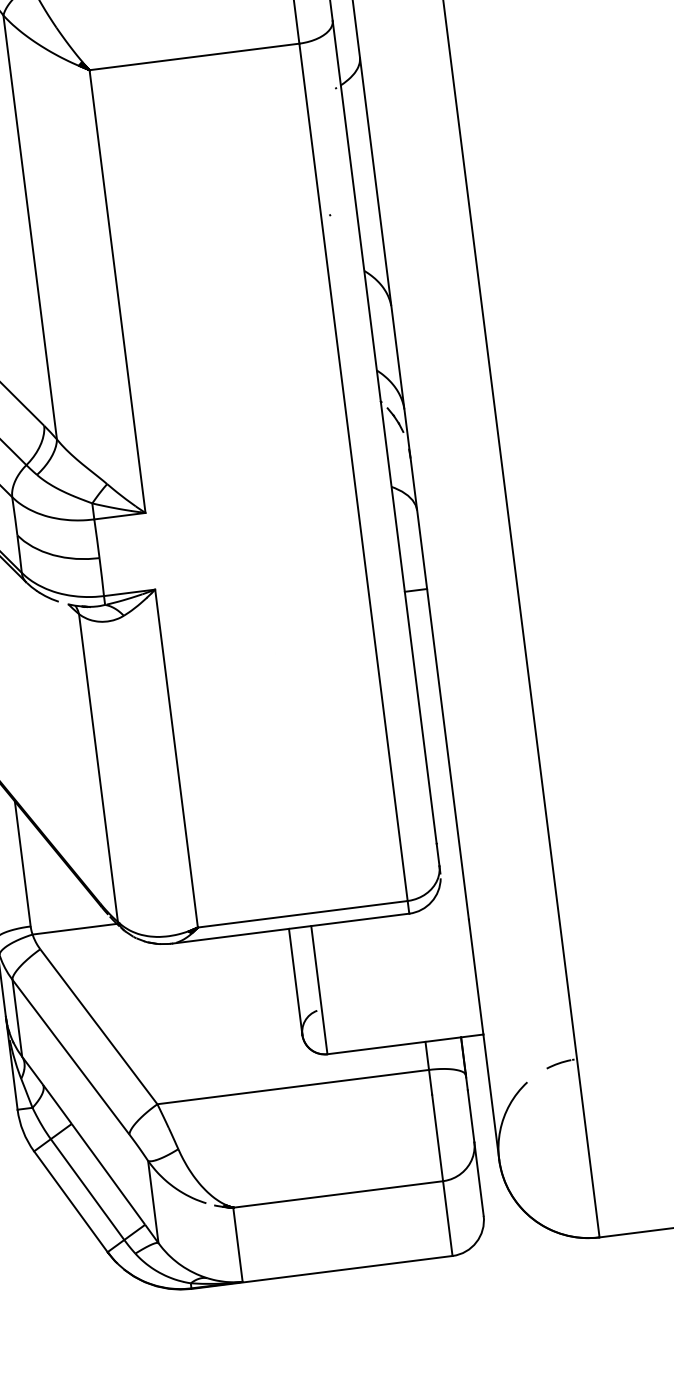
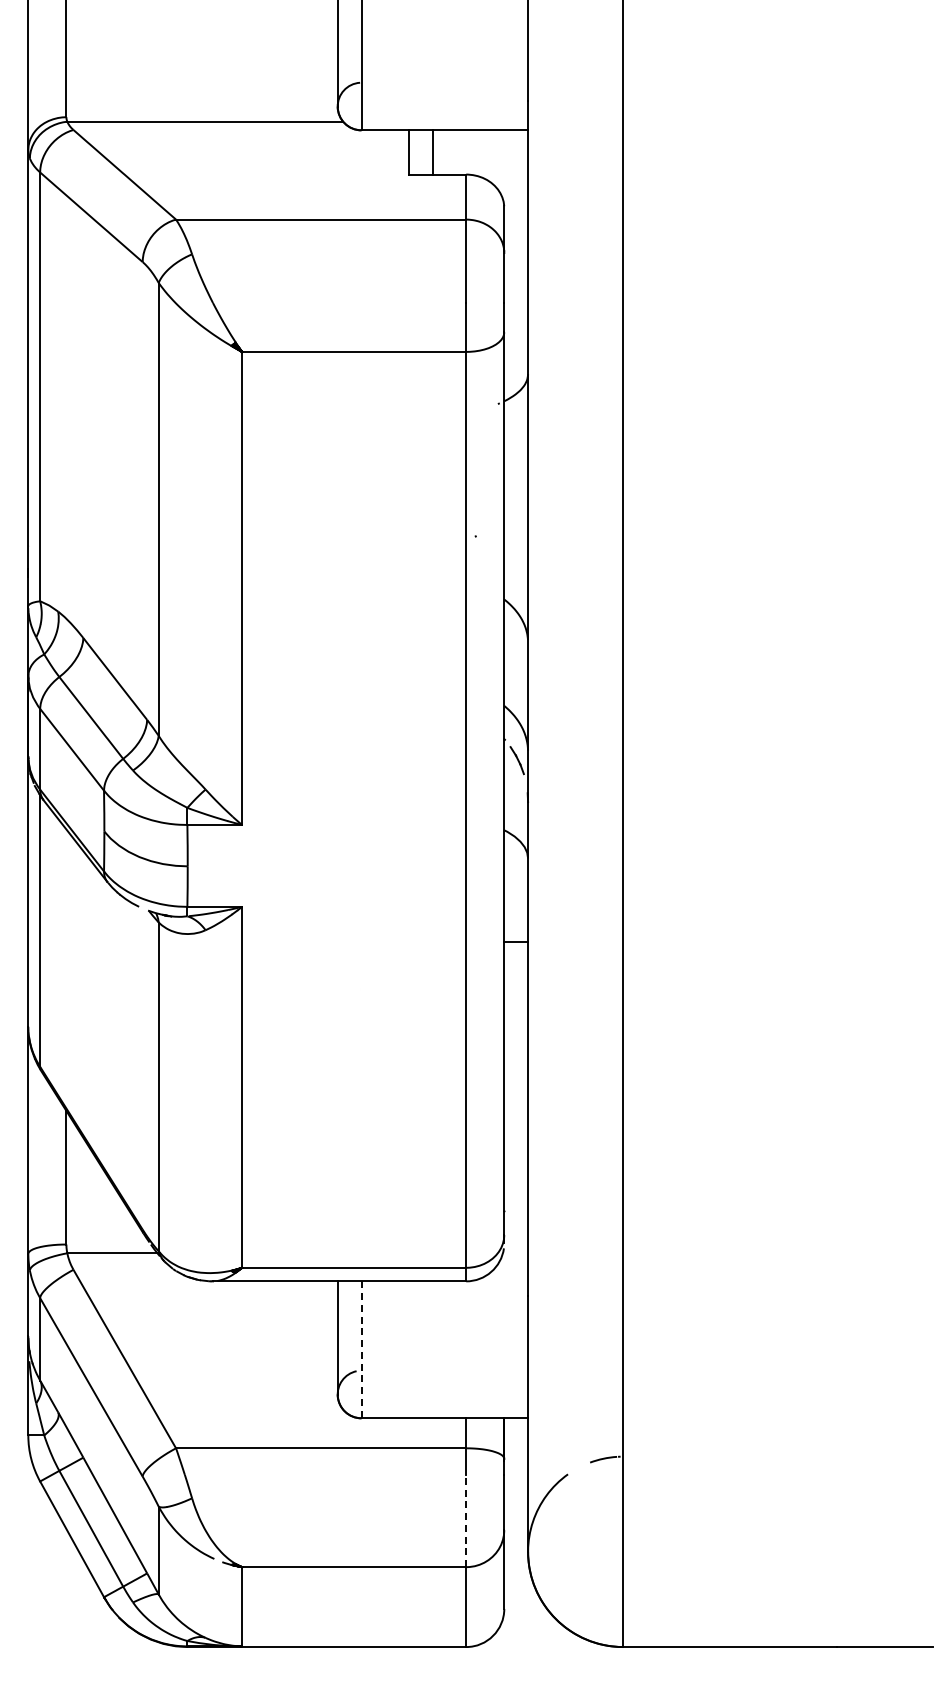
line: (319, 990) -> (361, 1350), solid -> dashed
line: (437, 1137) -> (466, 1520), solid -> dashed

